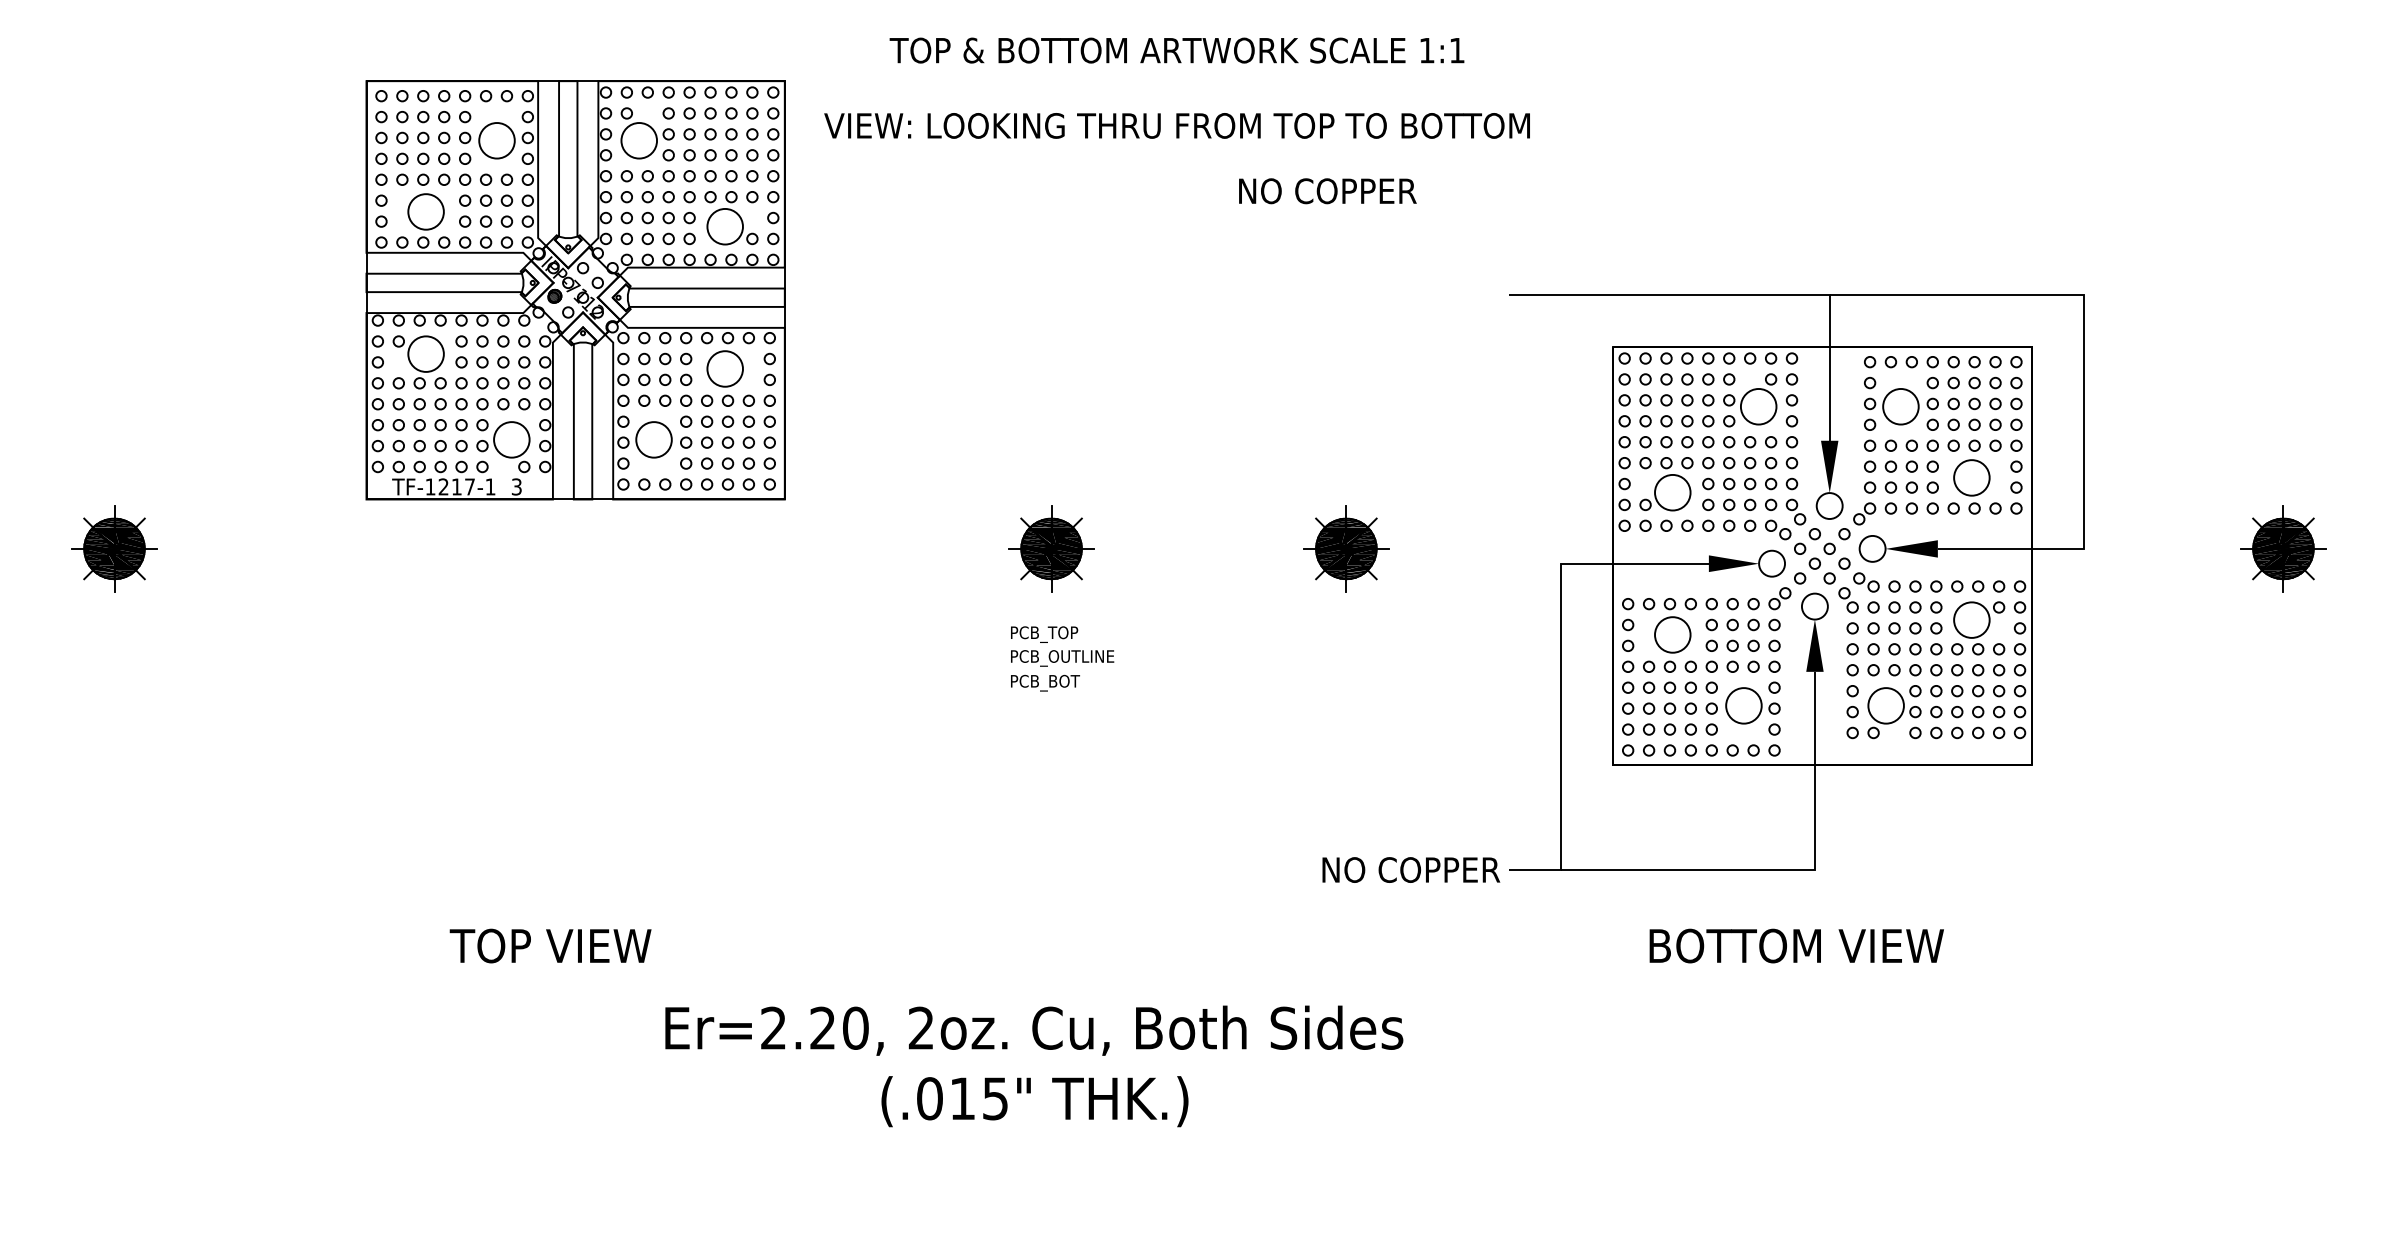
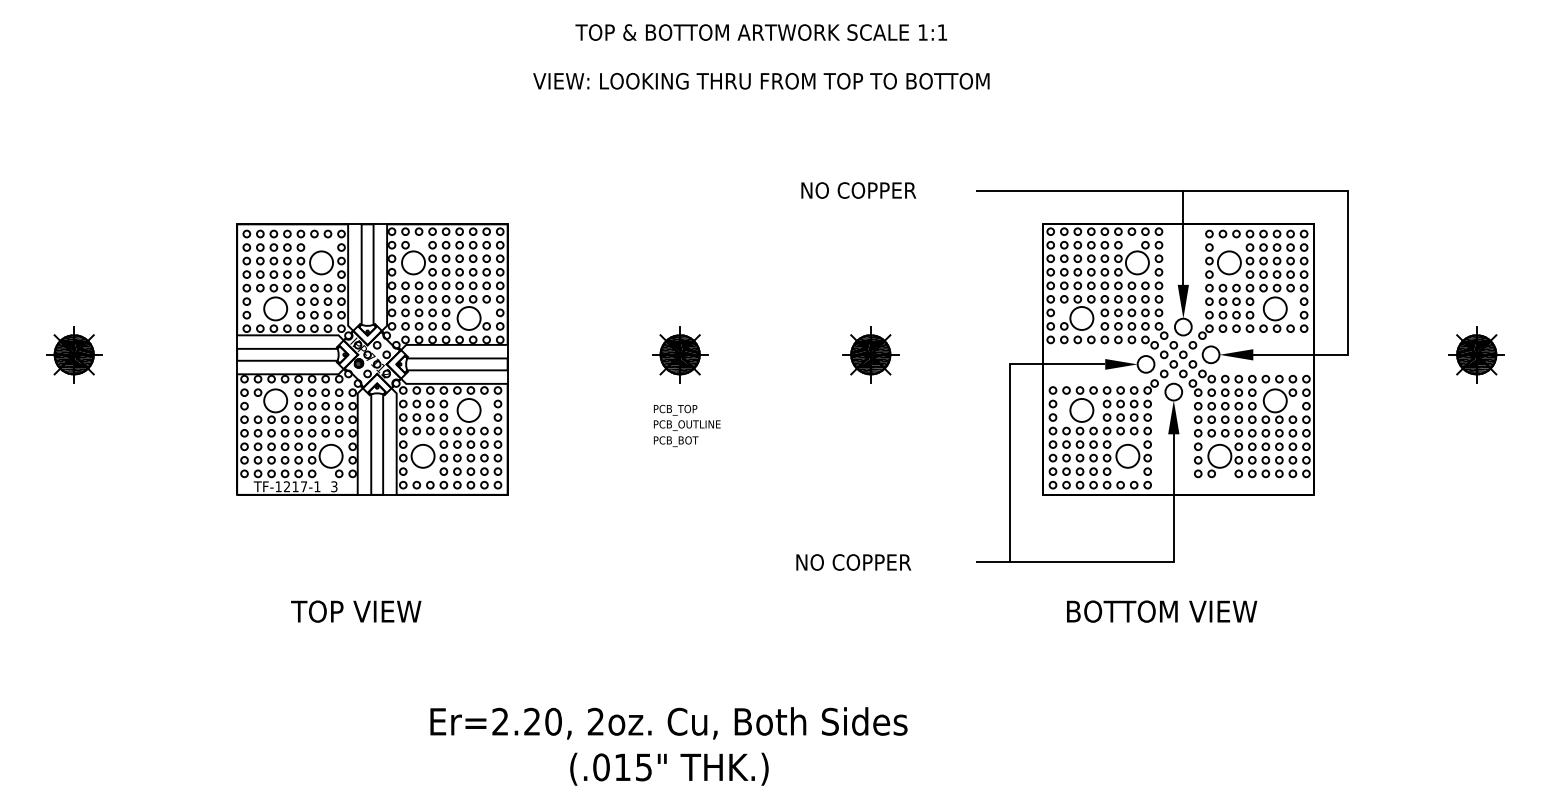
text: (1327, 191) -> (858, 190), moved
part: (575, 290) -> (372, 359), moved
text: (1410, 870) -> (853, 562), moved
text: (1033, 1066) -> (668, 746), moved

